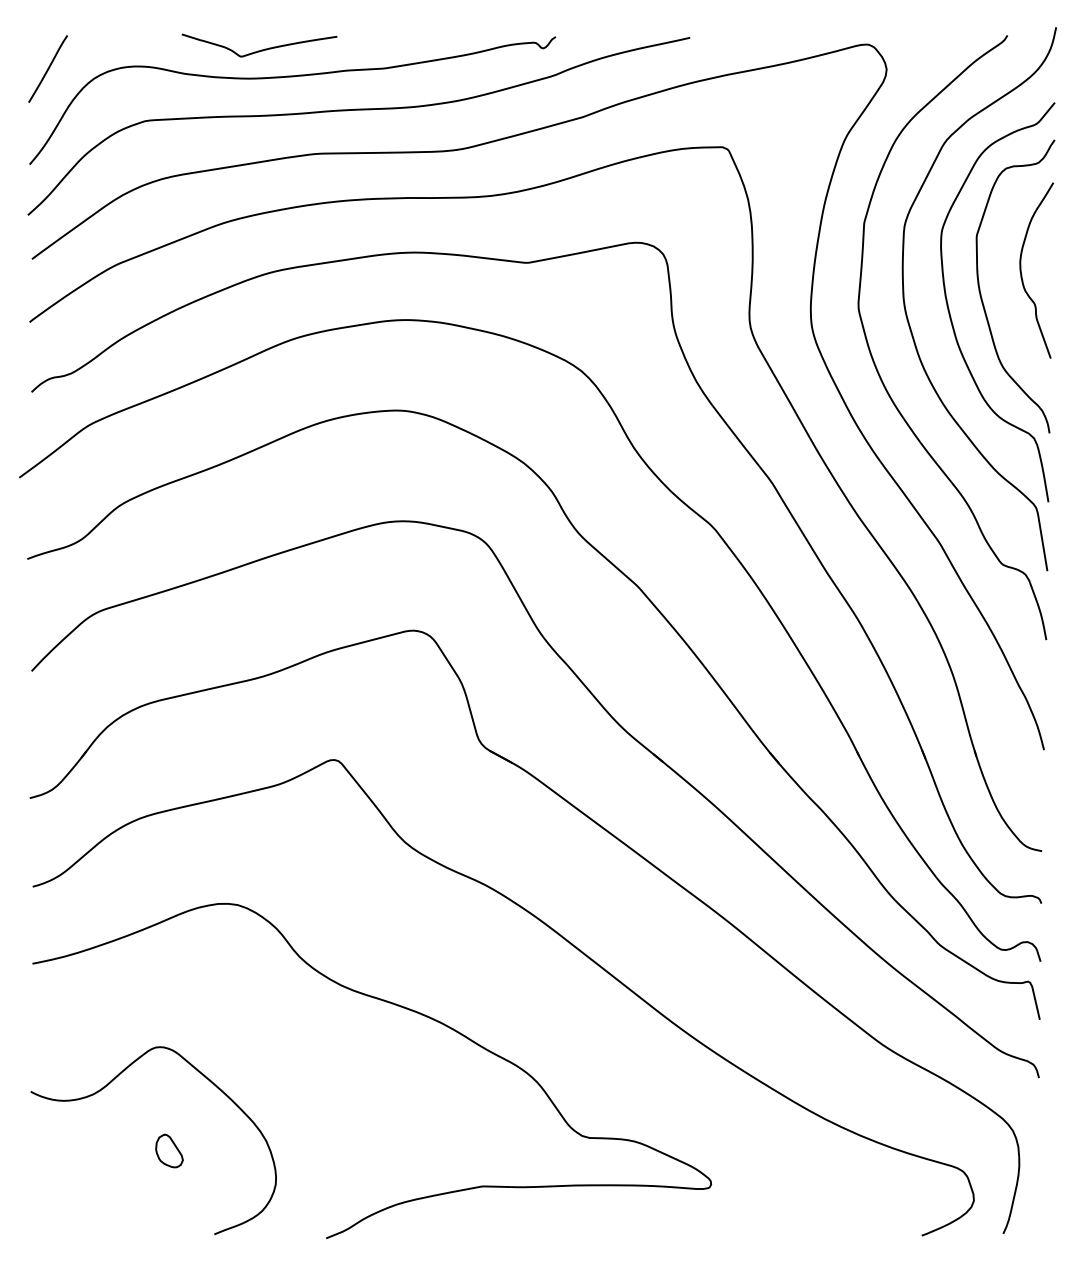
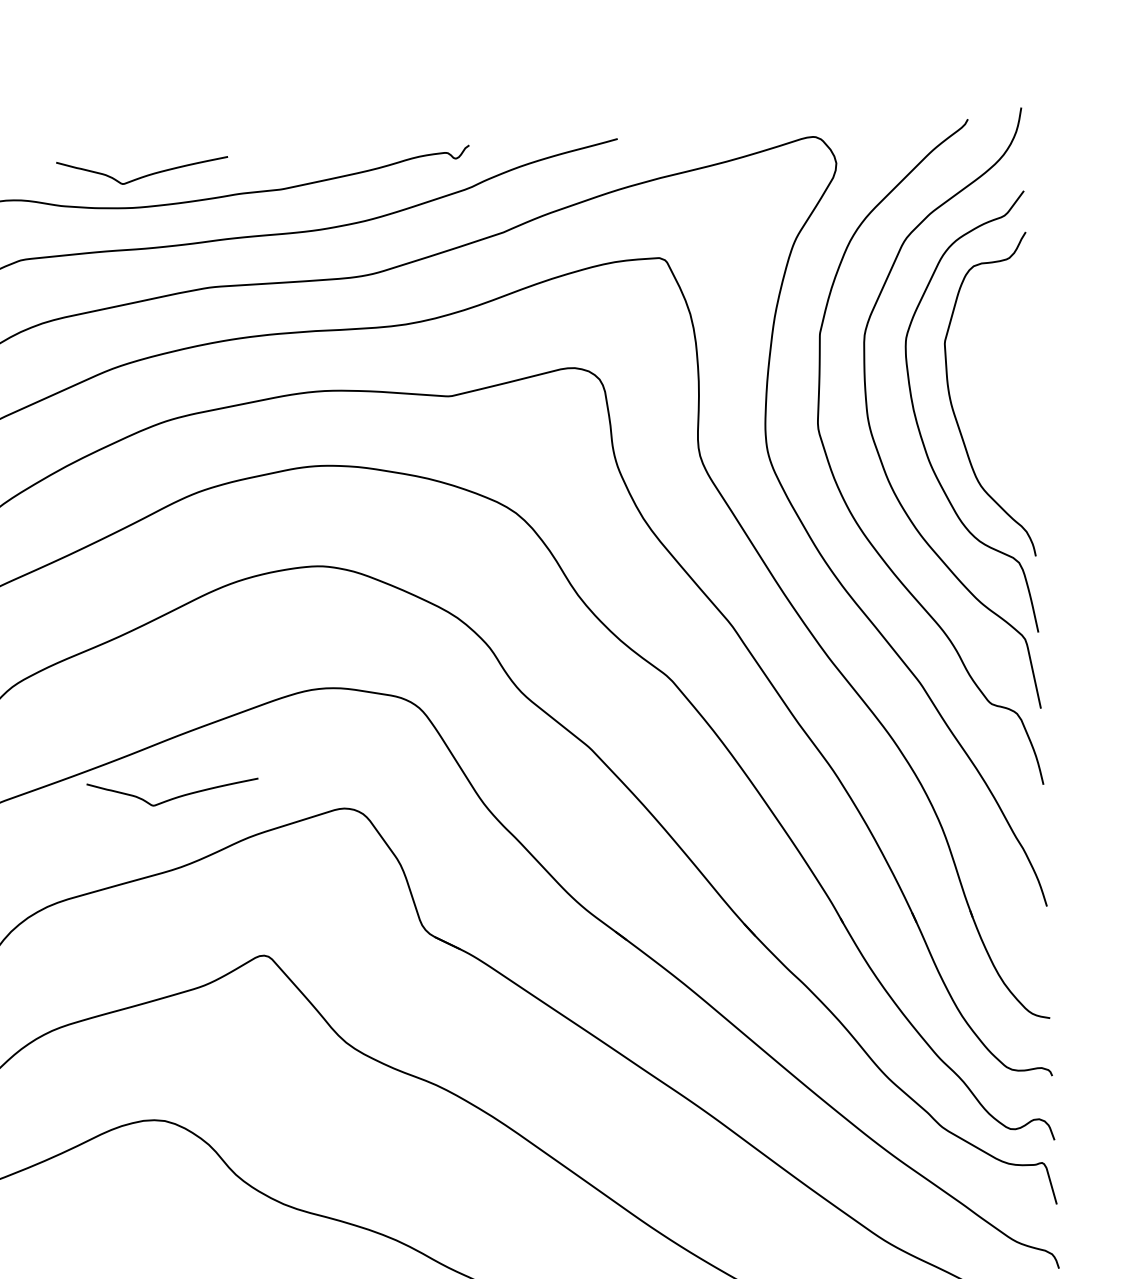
curve: (1022, 274) -> (997, 382), removed
curve: (261, 612) -> (175, 796), added

